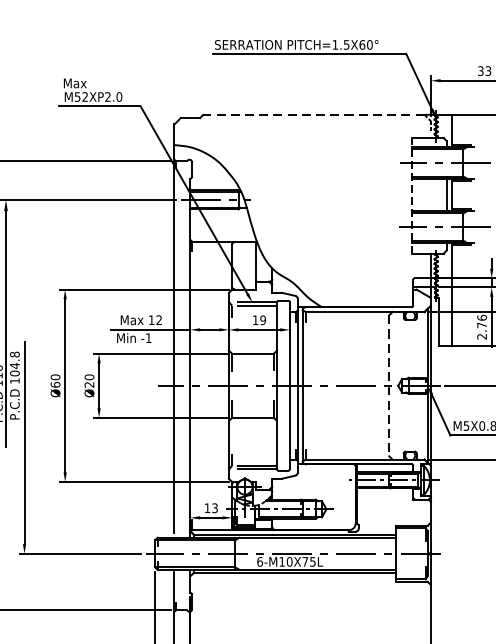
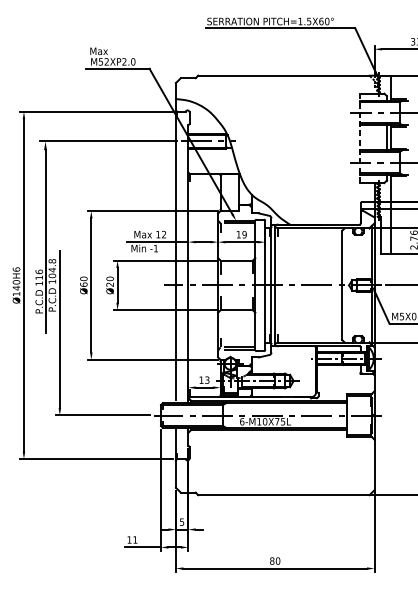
line: (313, 114) -> (283, 75), dashed -> solid
line: (389, 385) -> (342, 285), dashed -> solid

